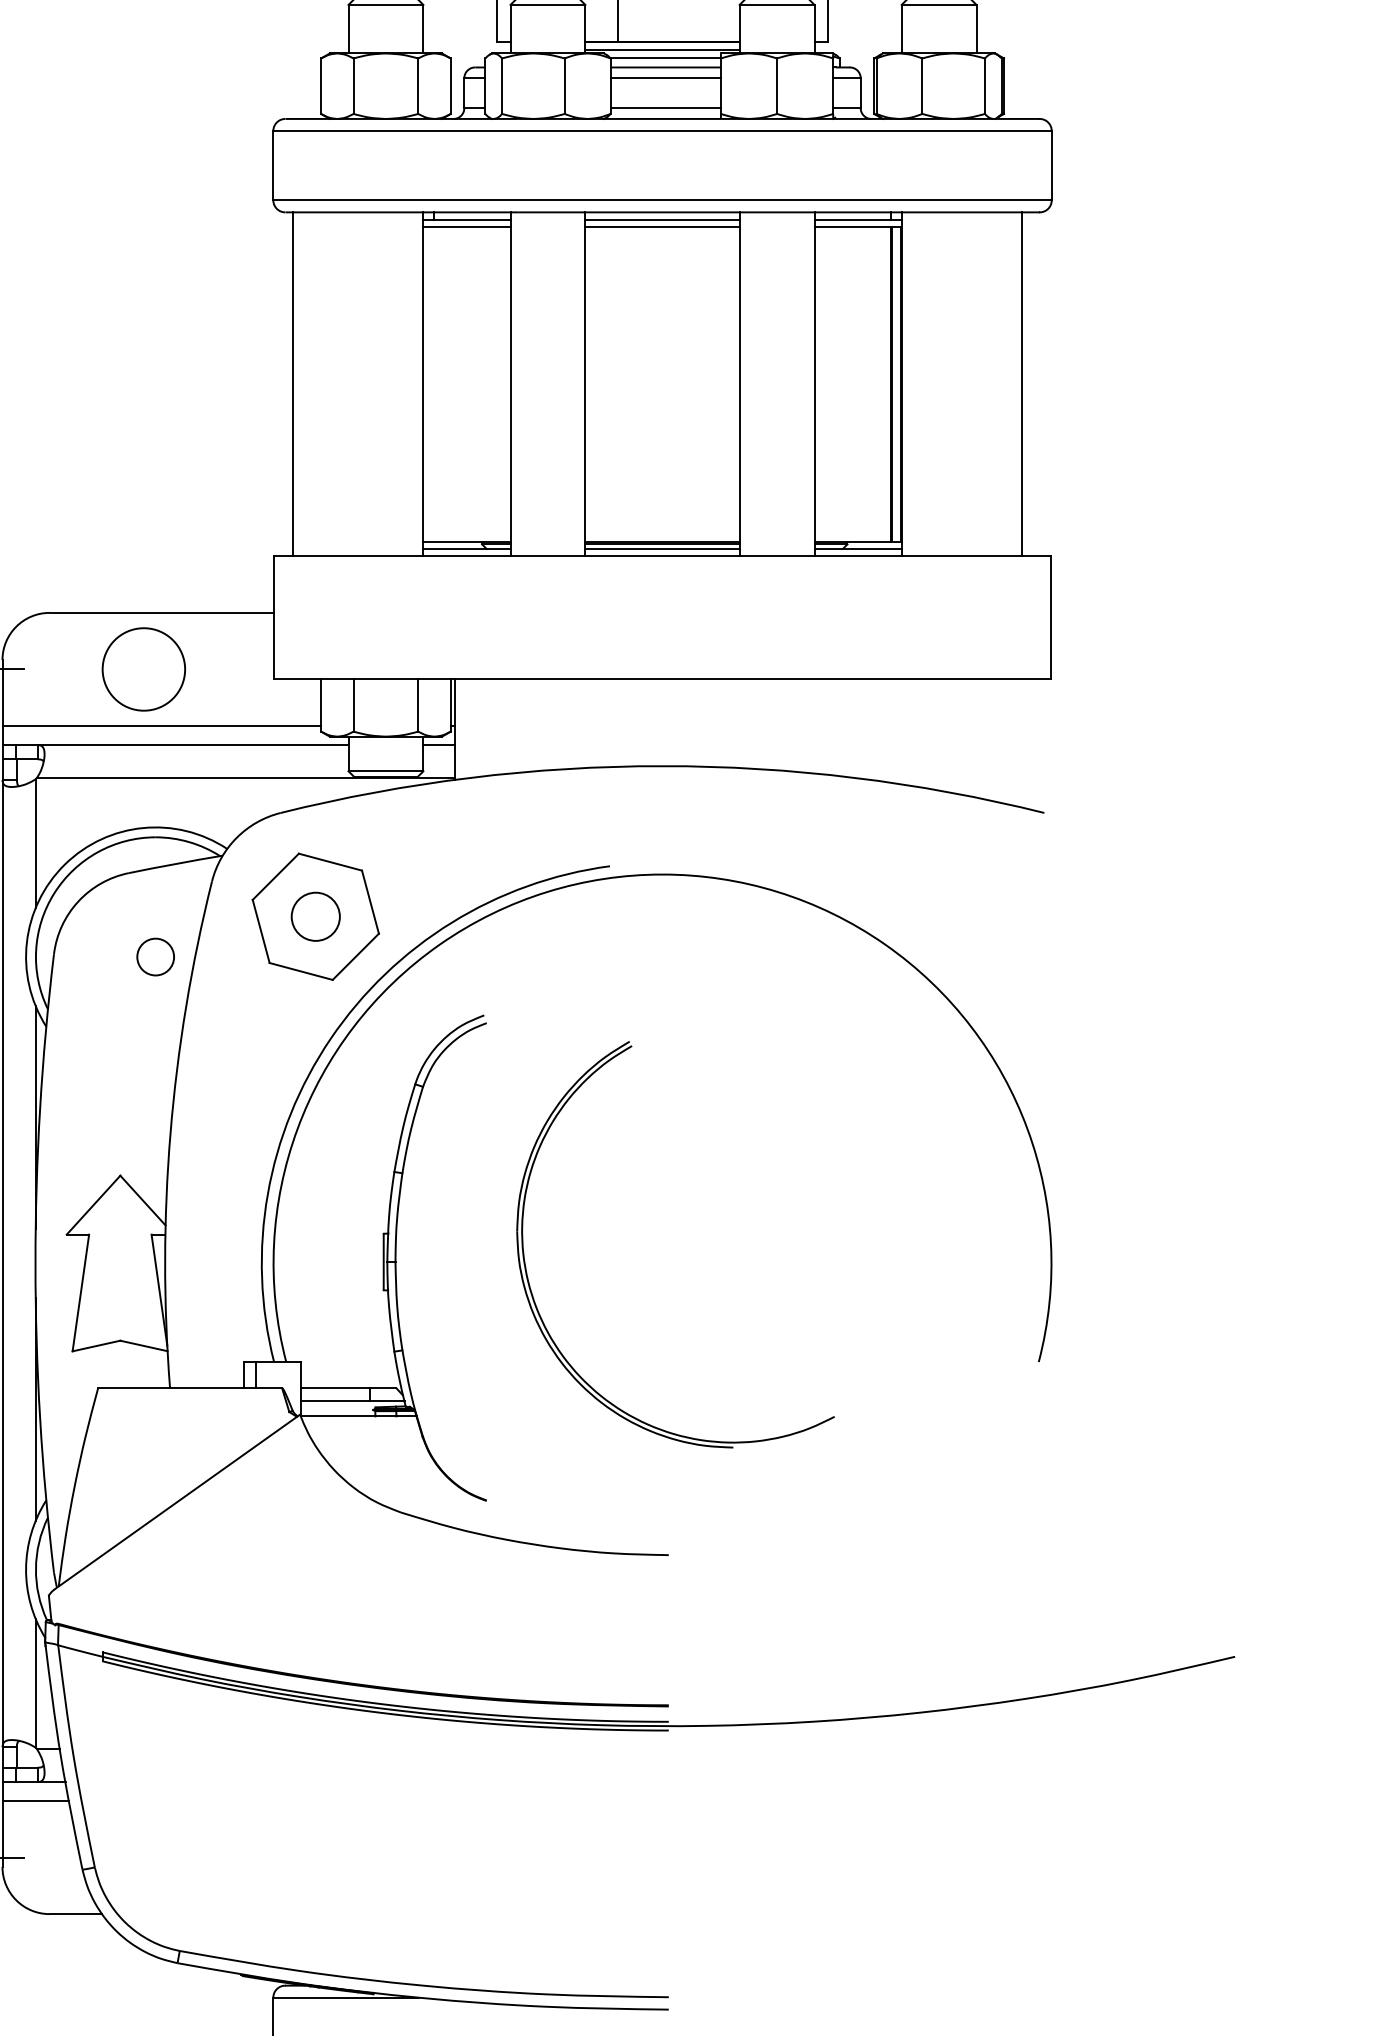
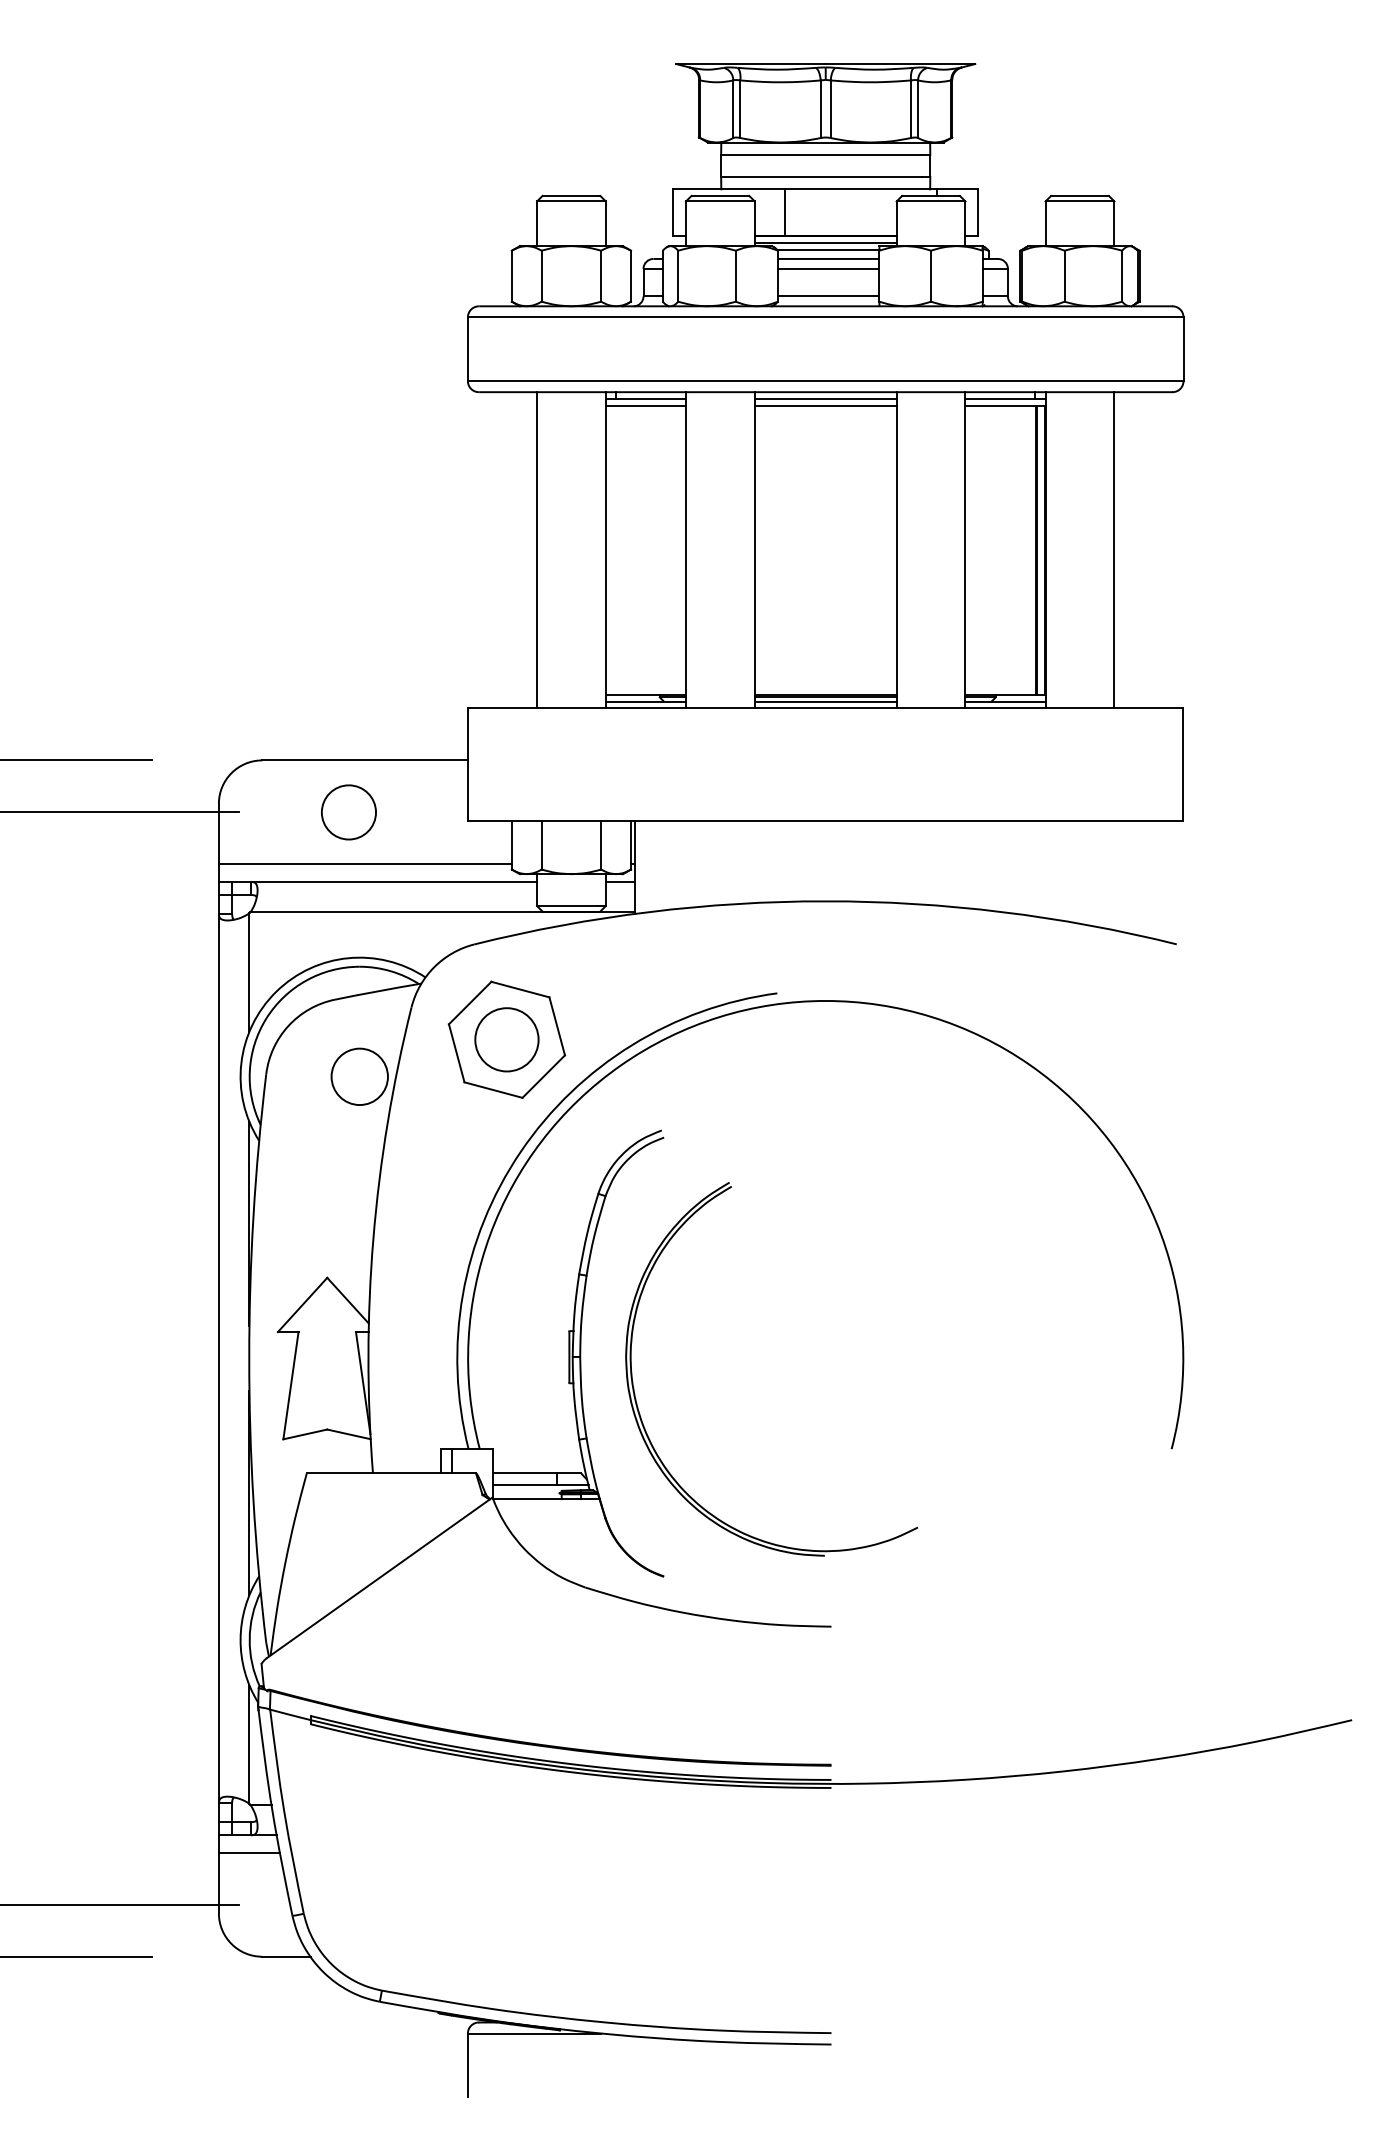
line: (293, 384) -> (537, 550), moved
line: (1022, 384) -> (1114, 550), moved
circle: (143, 669) -> (348, 812), size x0.71
circle: (315, 916) -> (506, 1039), size x1.43
circle: (155, 956) -> (359, 1076), size x1.67
part: (527, 1271) -> (635, 1393), moved

